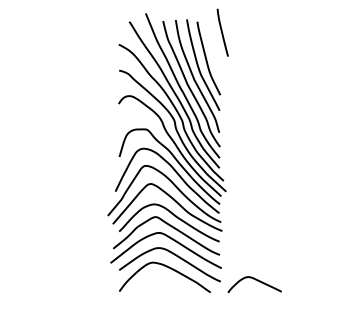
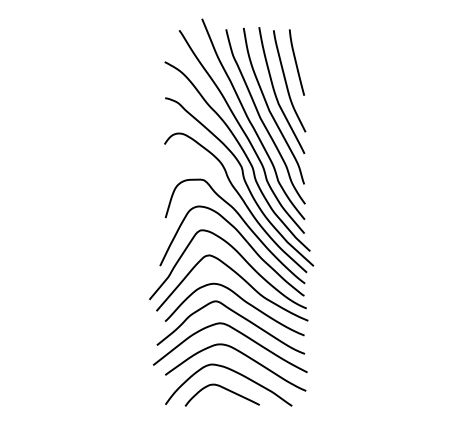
curve: (222, 32) -> (296, 62), moved
curve: (256, 280) -> (224, 389), moved

